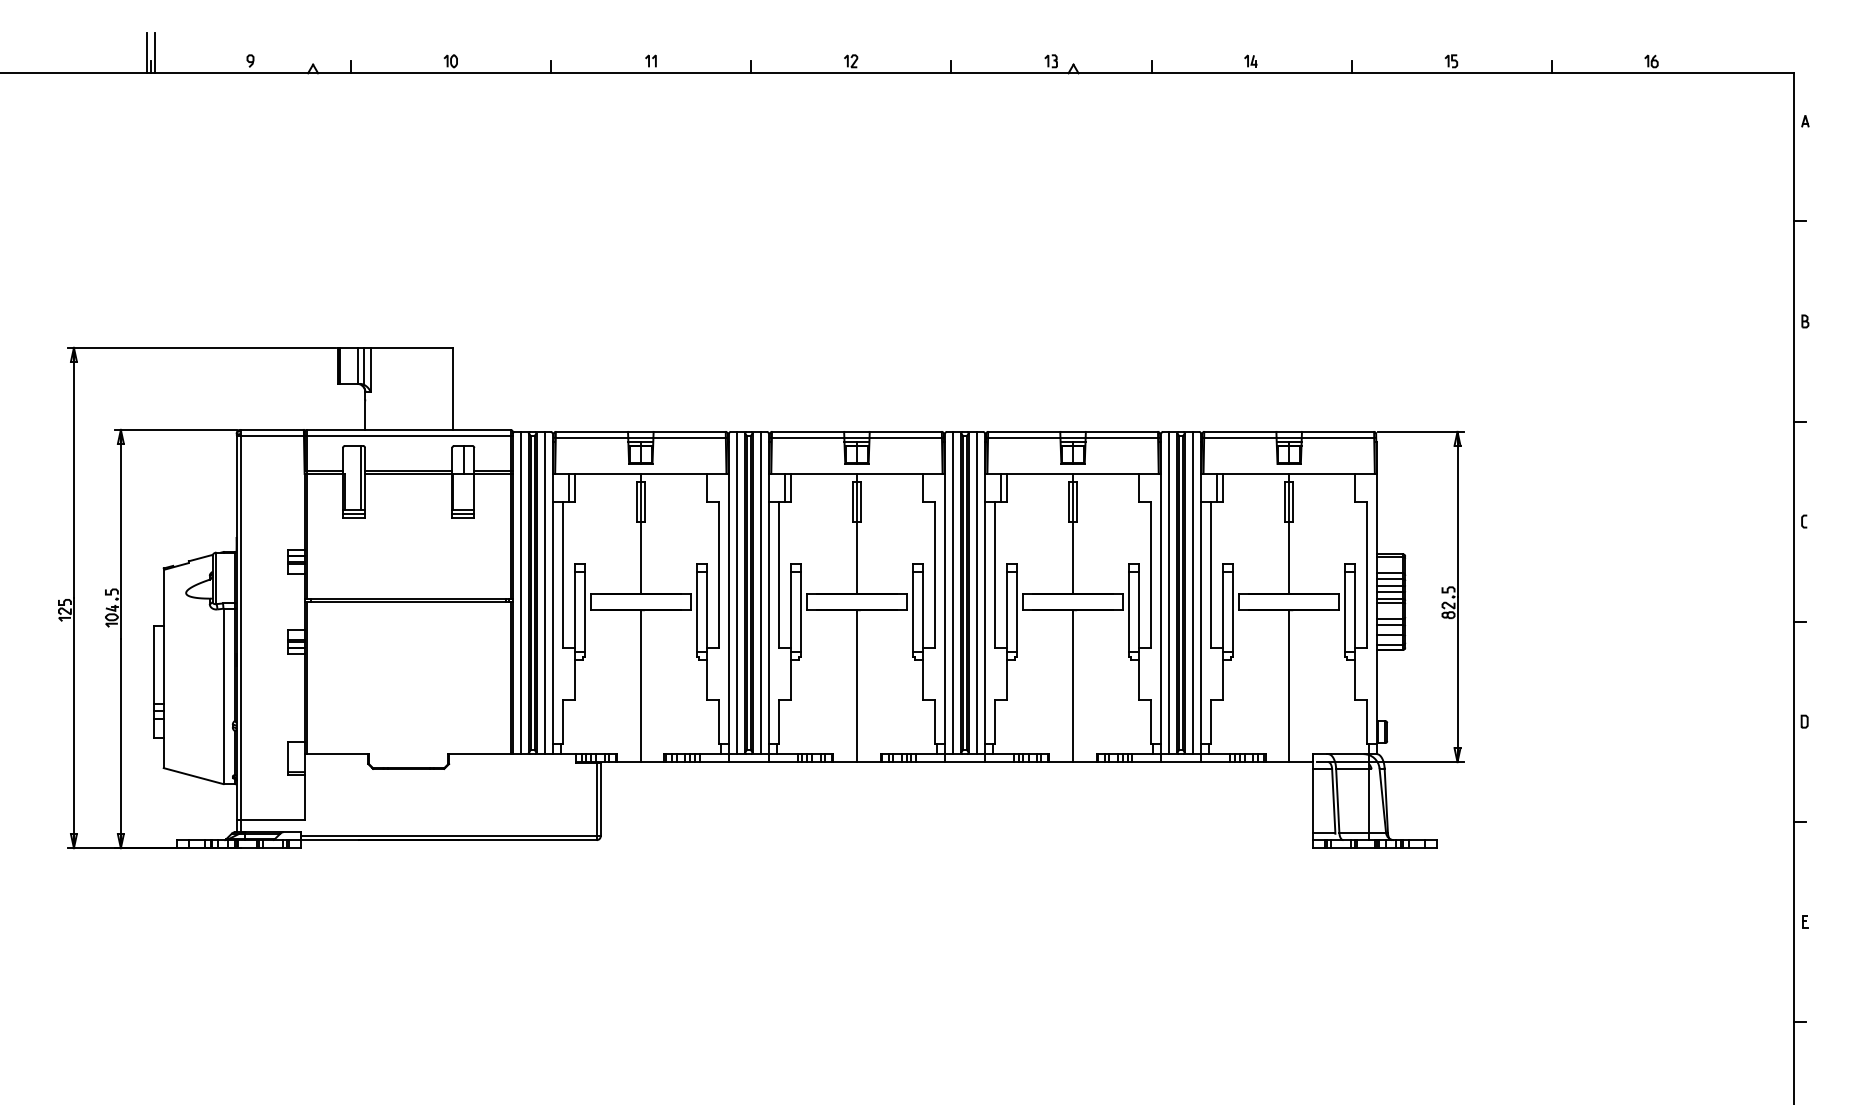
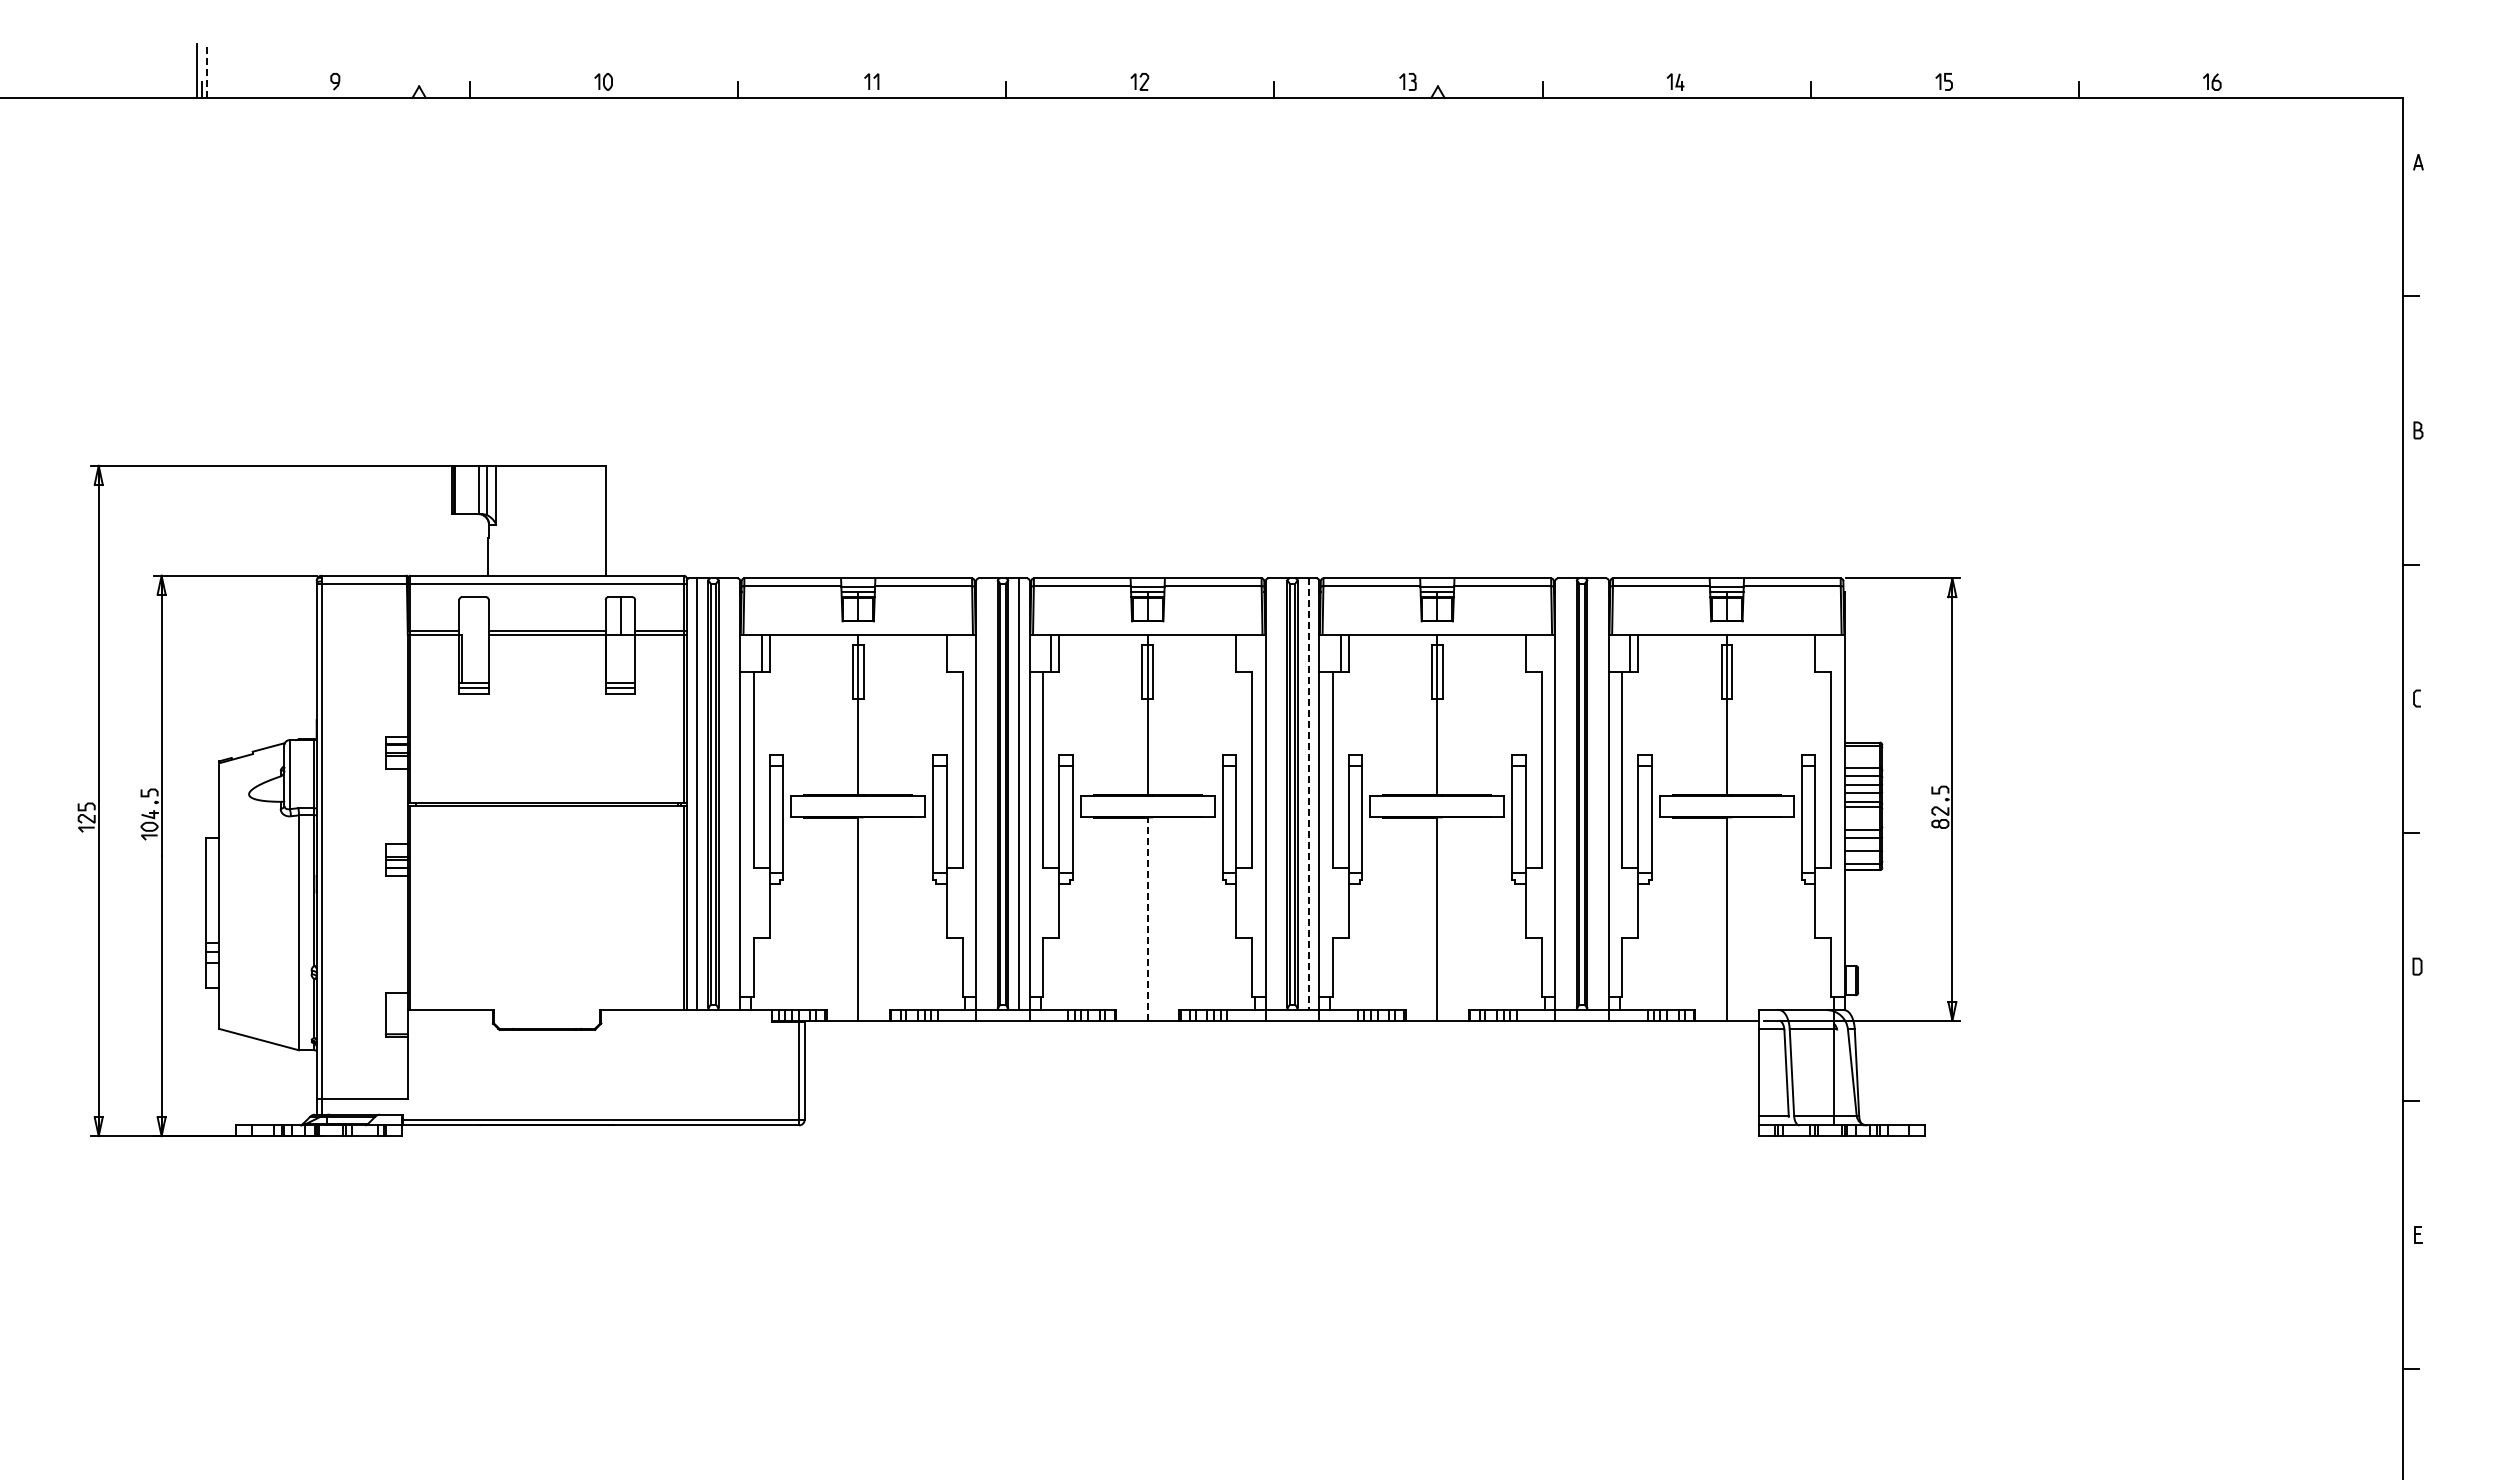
line: (155, 53) -> (207, 71), solid -> dashed
line: (361, 478) -> (483, 640), removed
line: (544, 593) -> (729, 794), removed
line: (736, 593) -> (986, 794), removed
line: (953, 593) -> (1276, 794), removed
line: (976, 593) -> (1308, 794), solid -> dashed
line: (1169, 593) -> (1566, 794), removed
line: (1193, 593) -> (1598, 794), removed
line: (856, 686) -> (1147, 919), solid -> dashed

